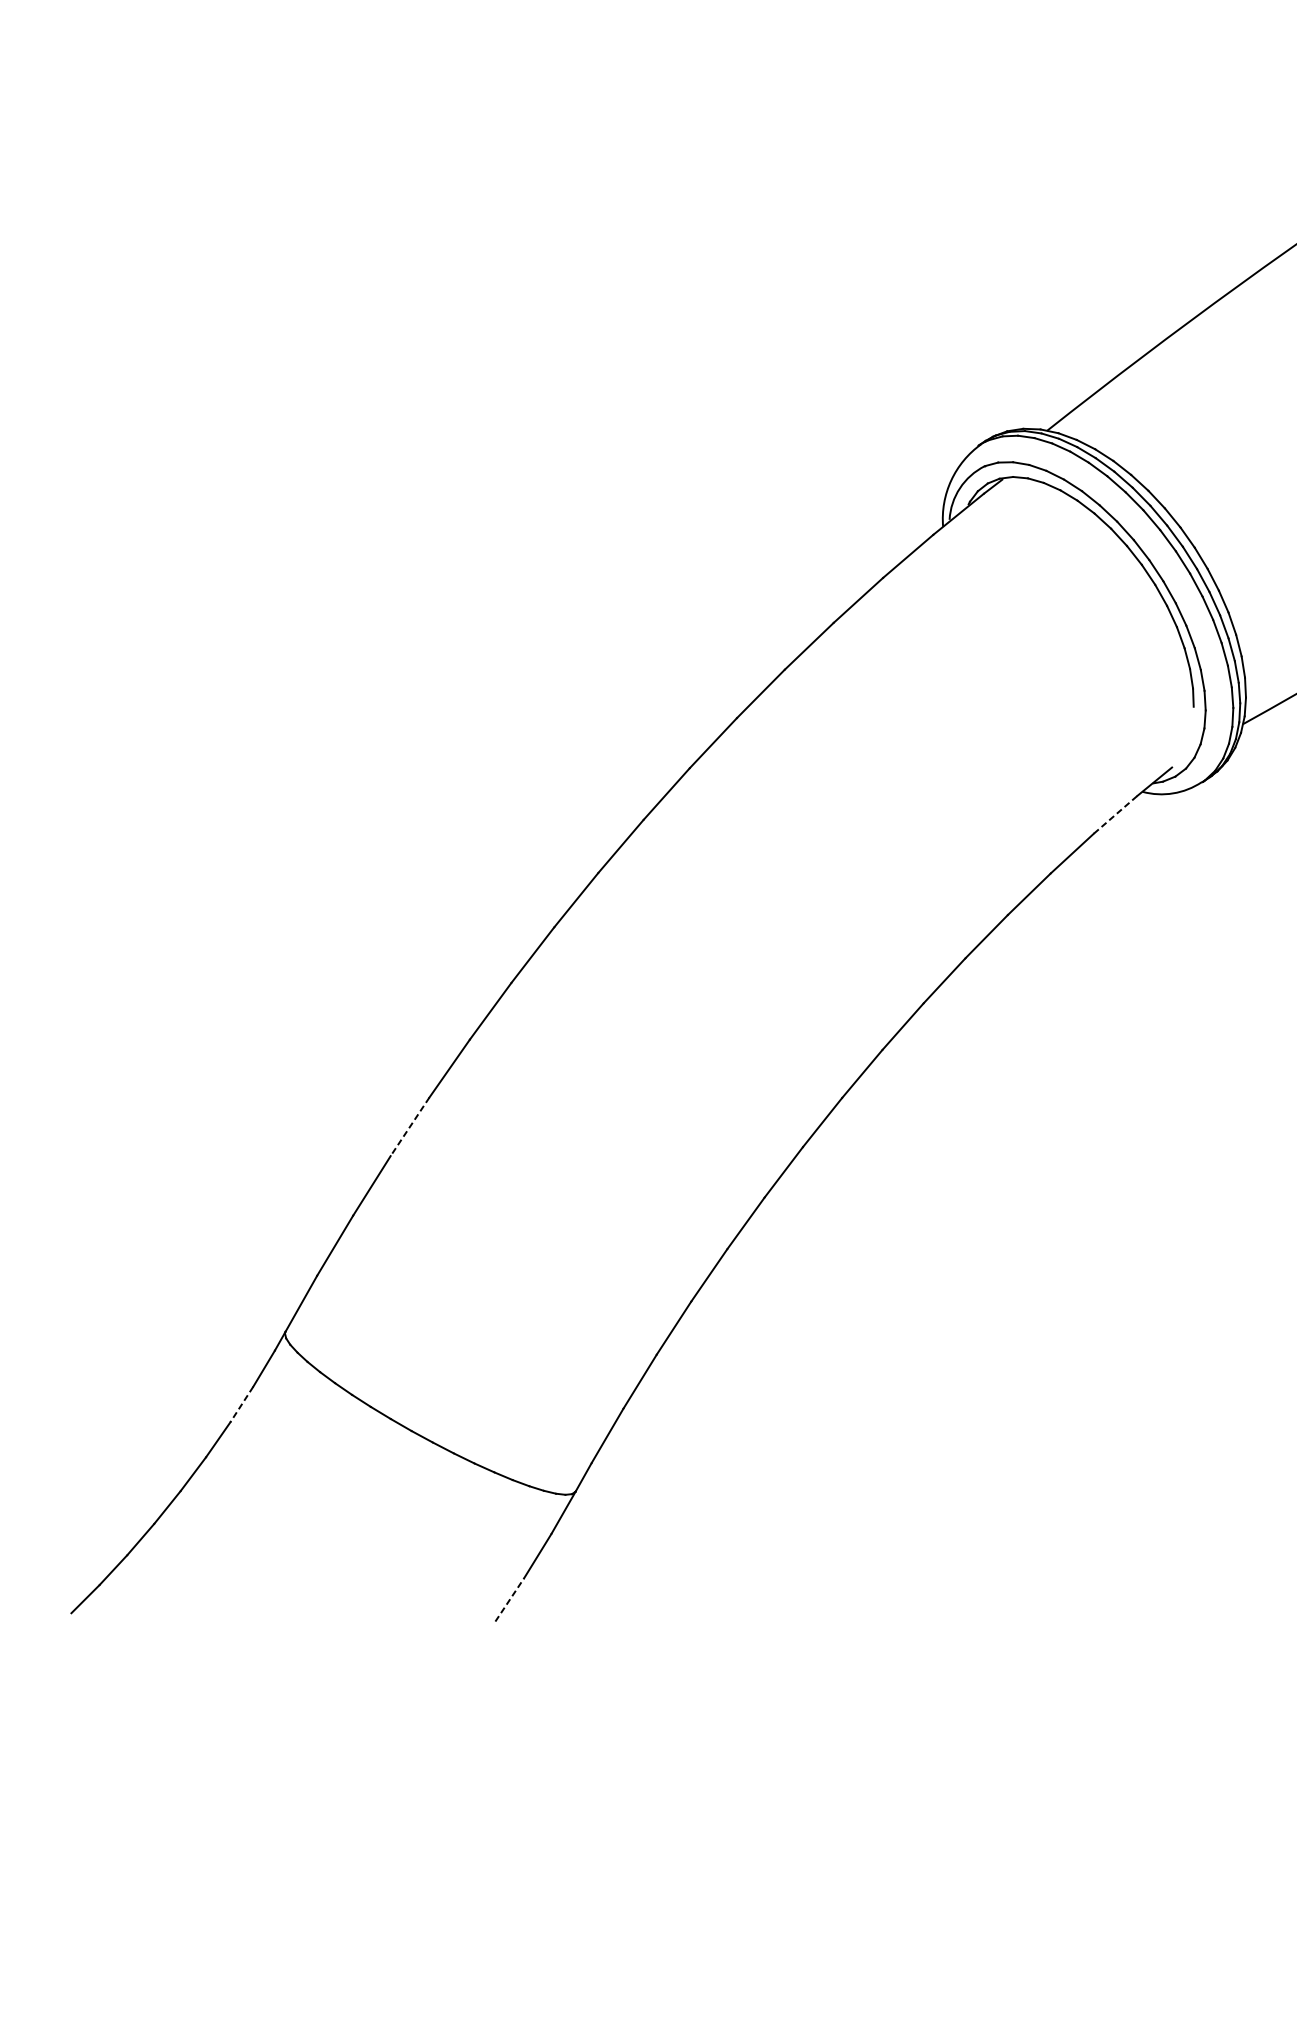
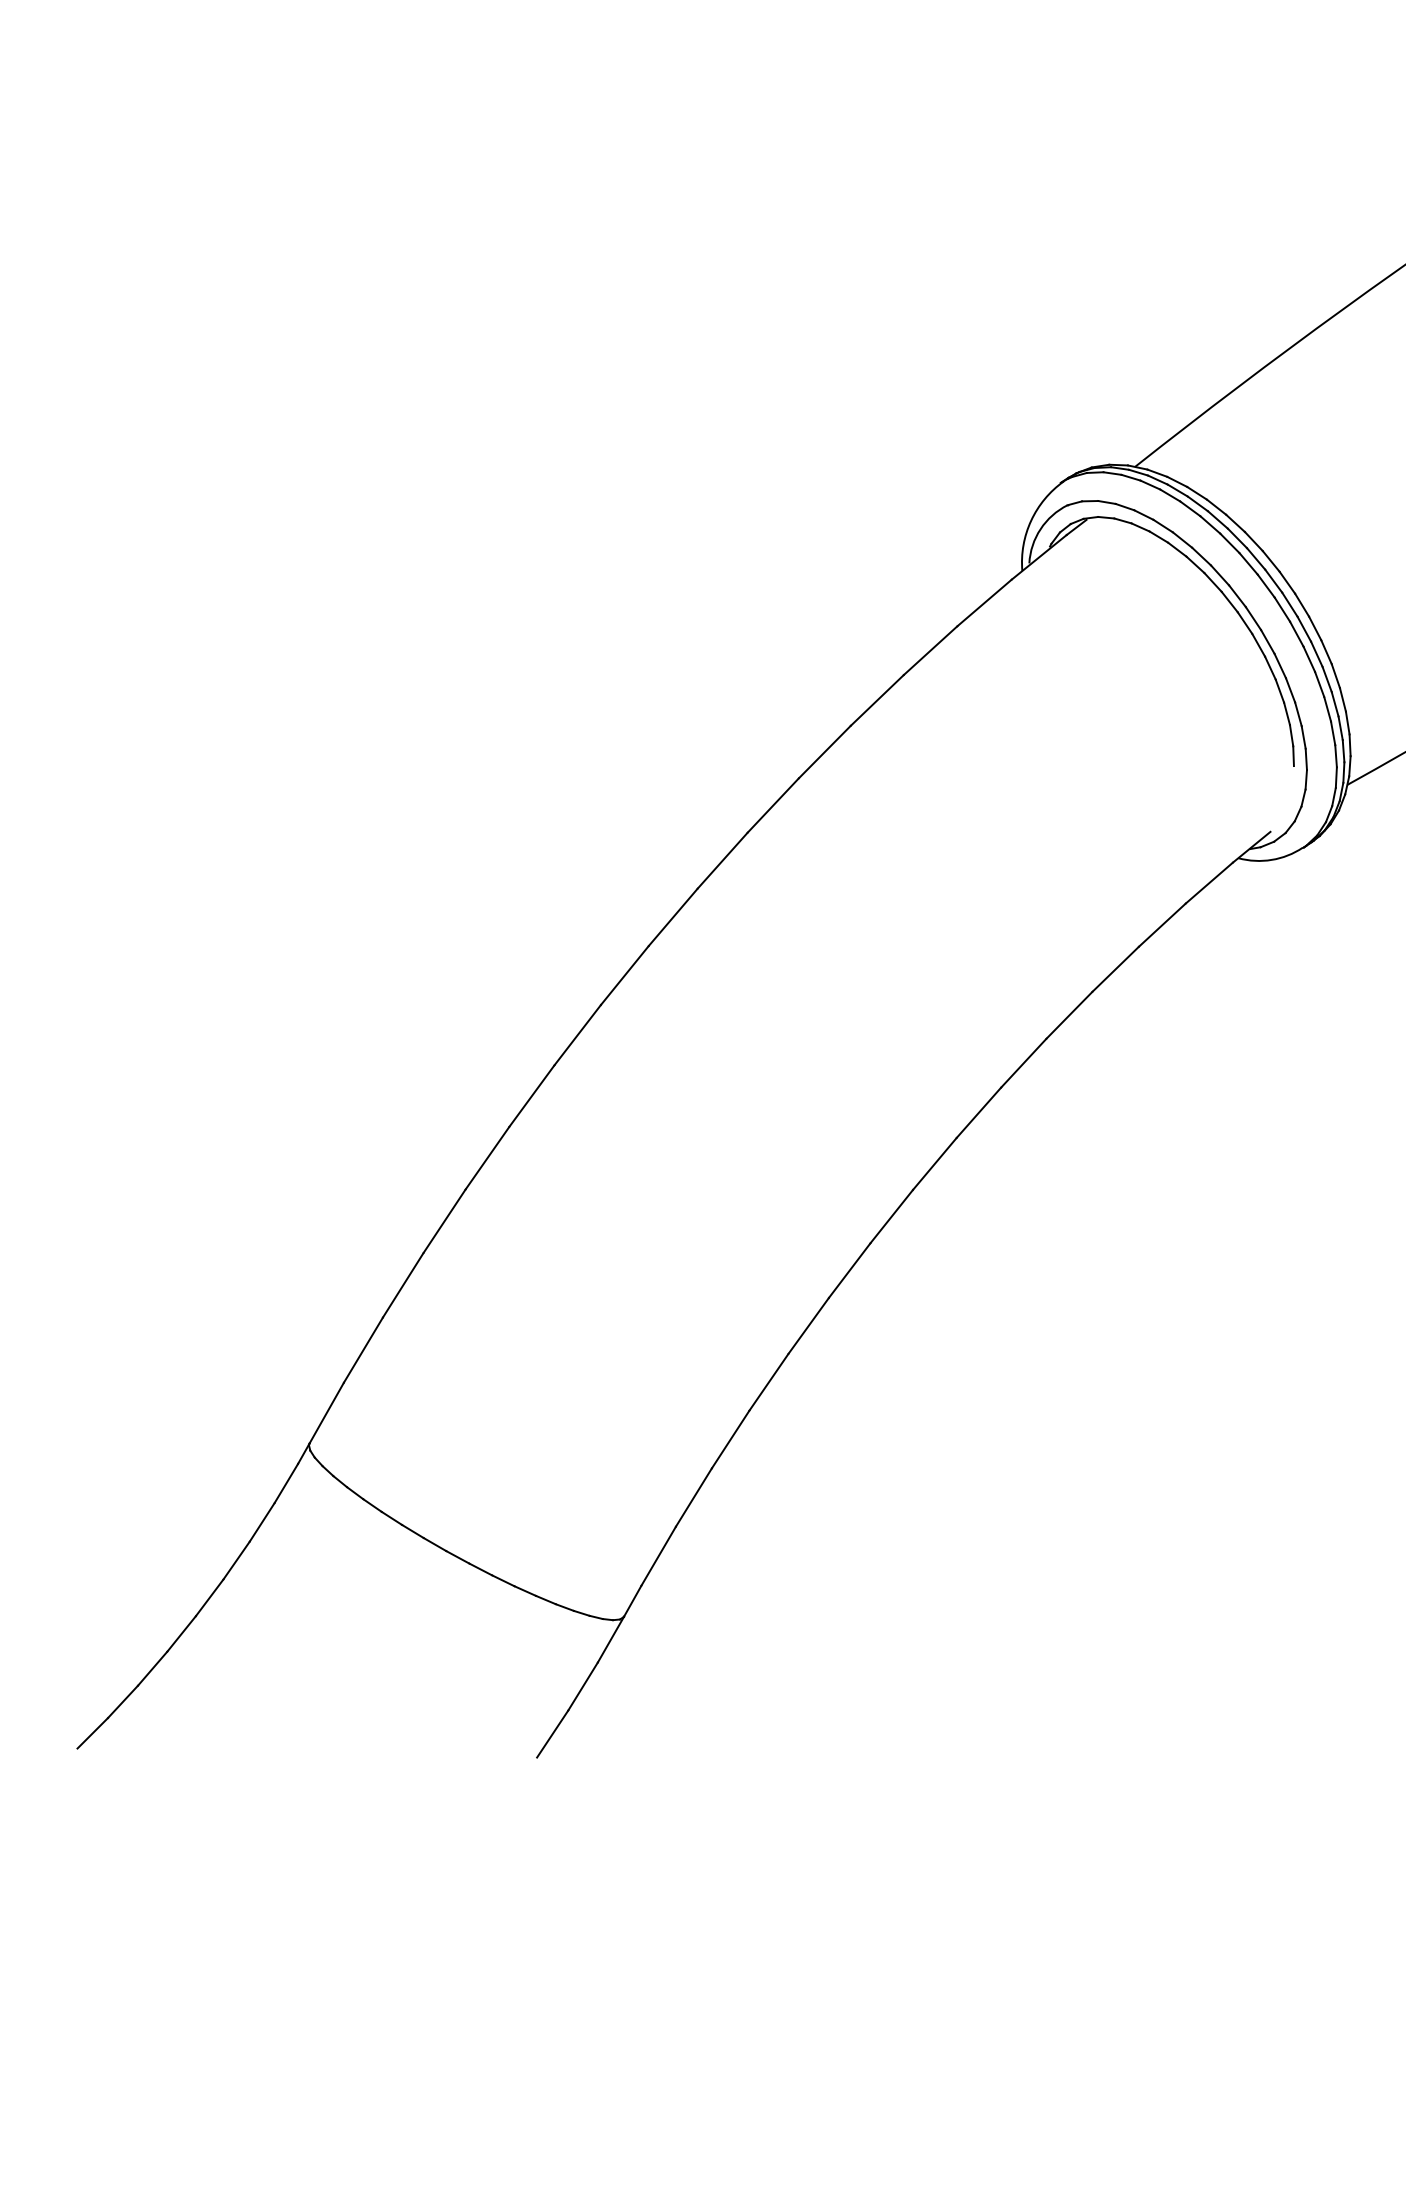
line: (1115, 814) -> (1209, 882), dashed -> solid
line: (410, 1126) -> (444, 1221), dashed -> solid
line: (242, 1404) -> (262, 1522), dashed -> solid
line: (509, 1599) -> (552, 1733), dashed -> solid

